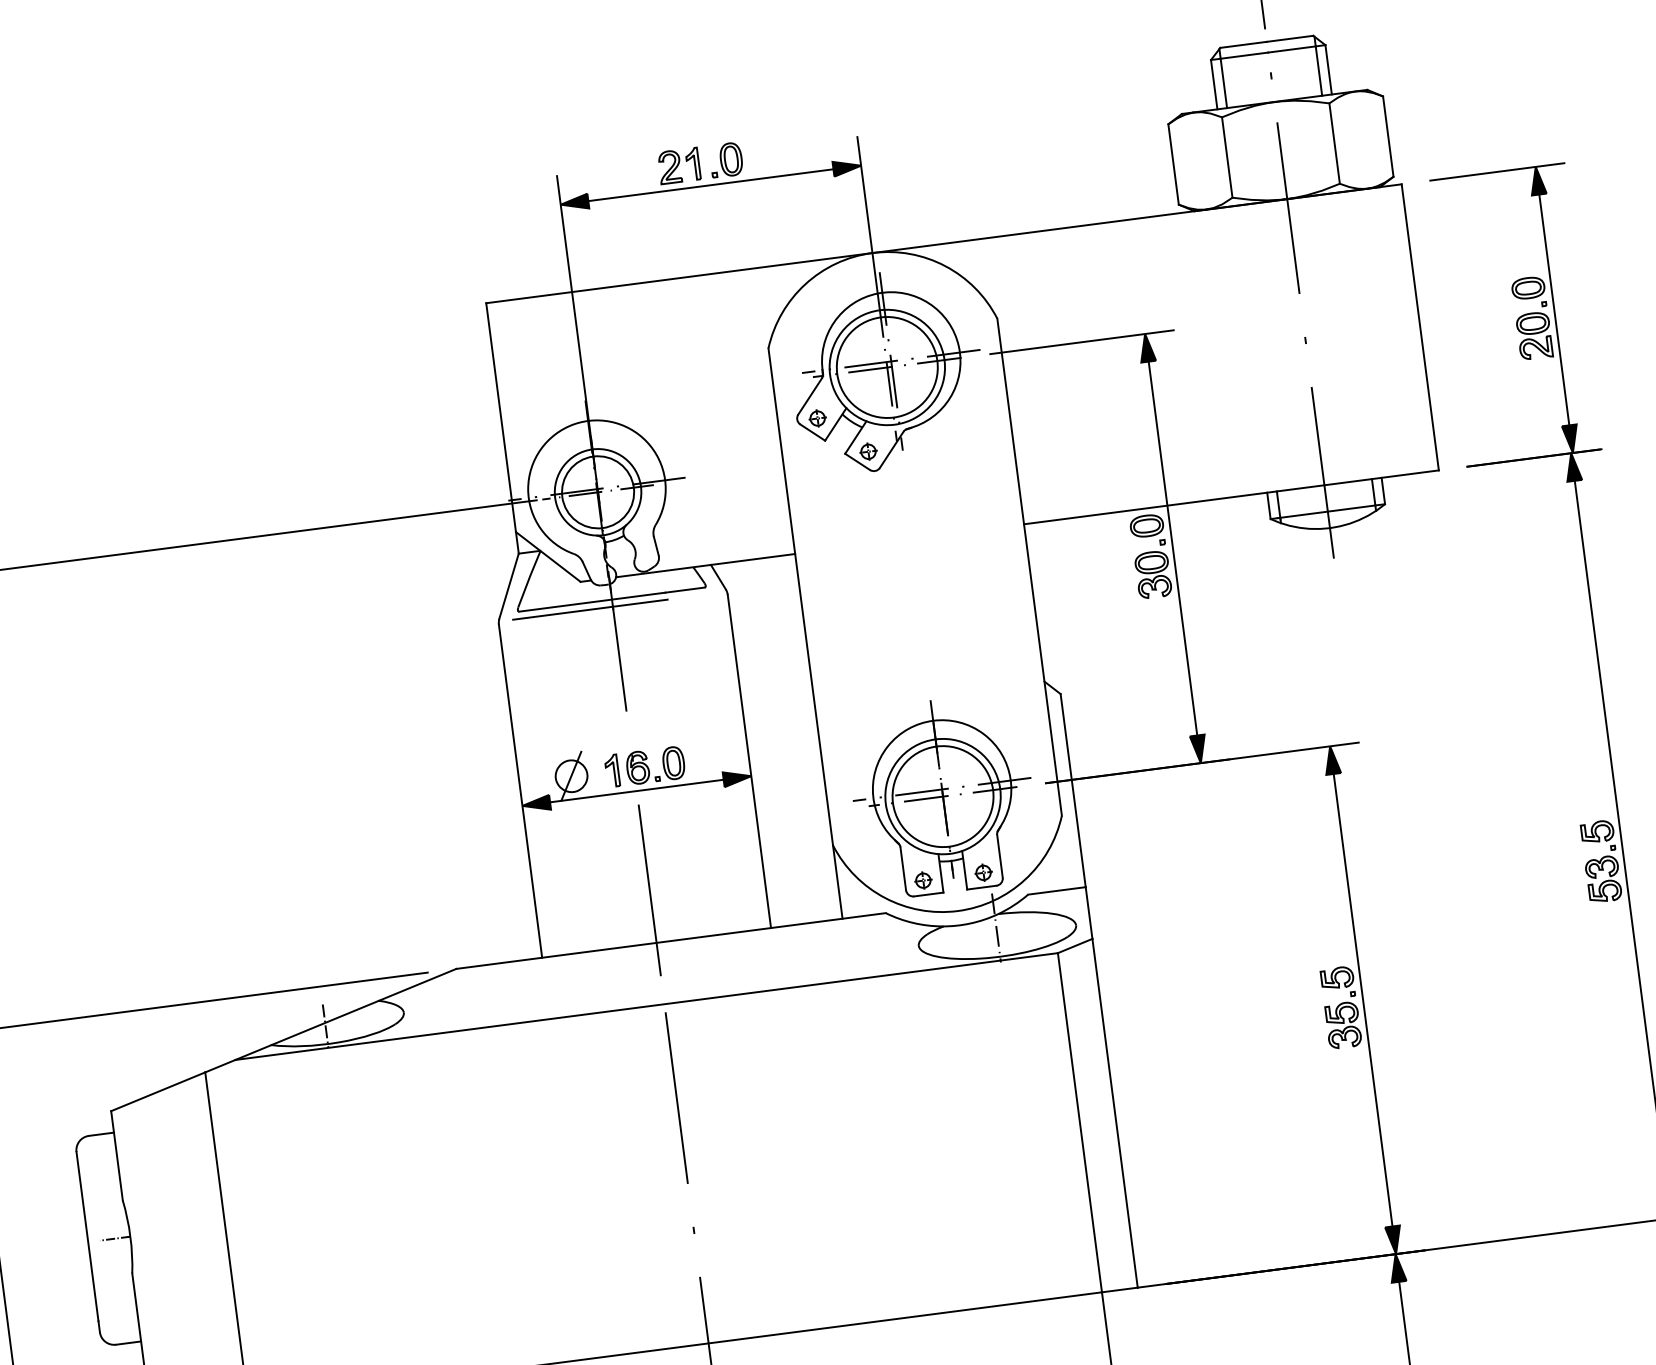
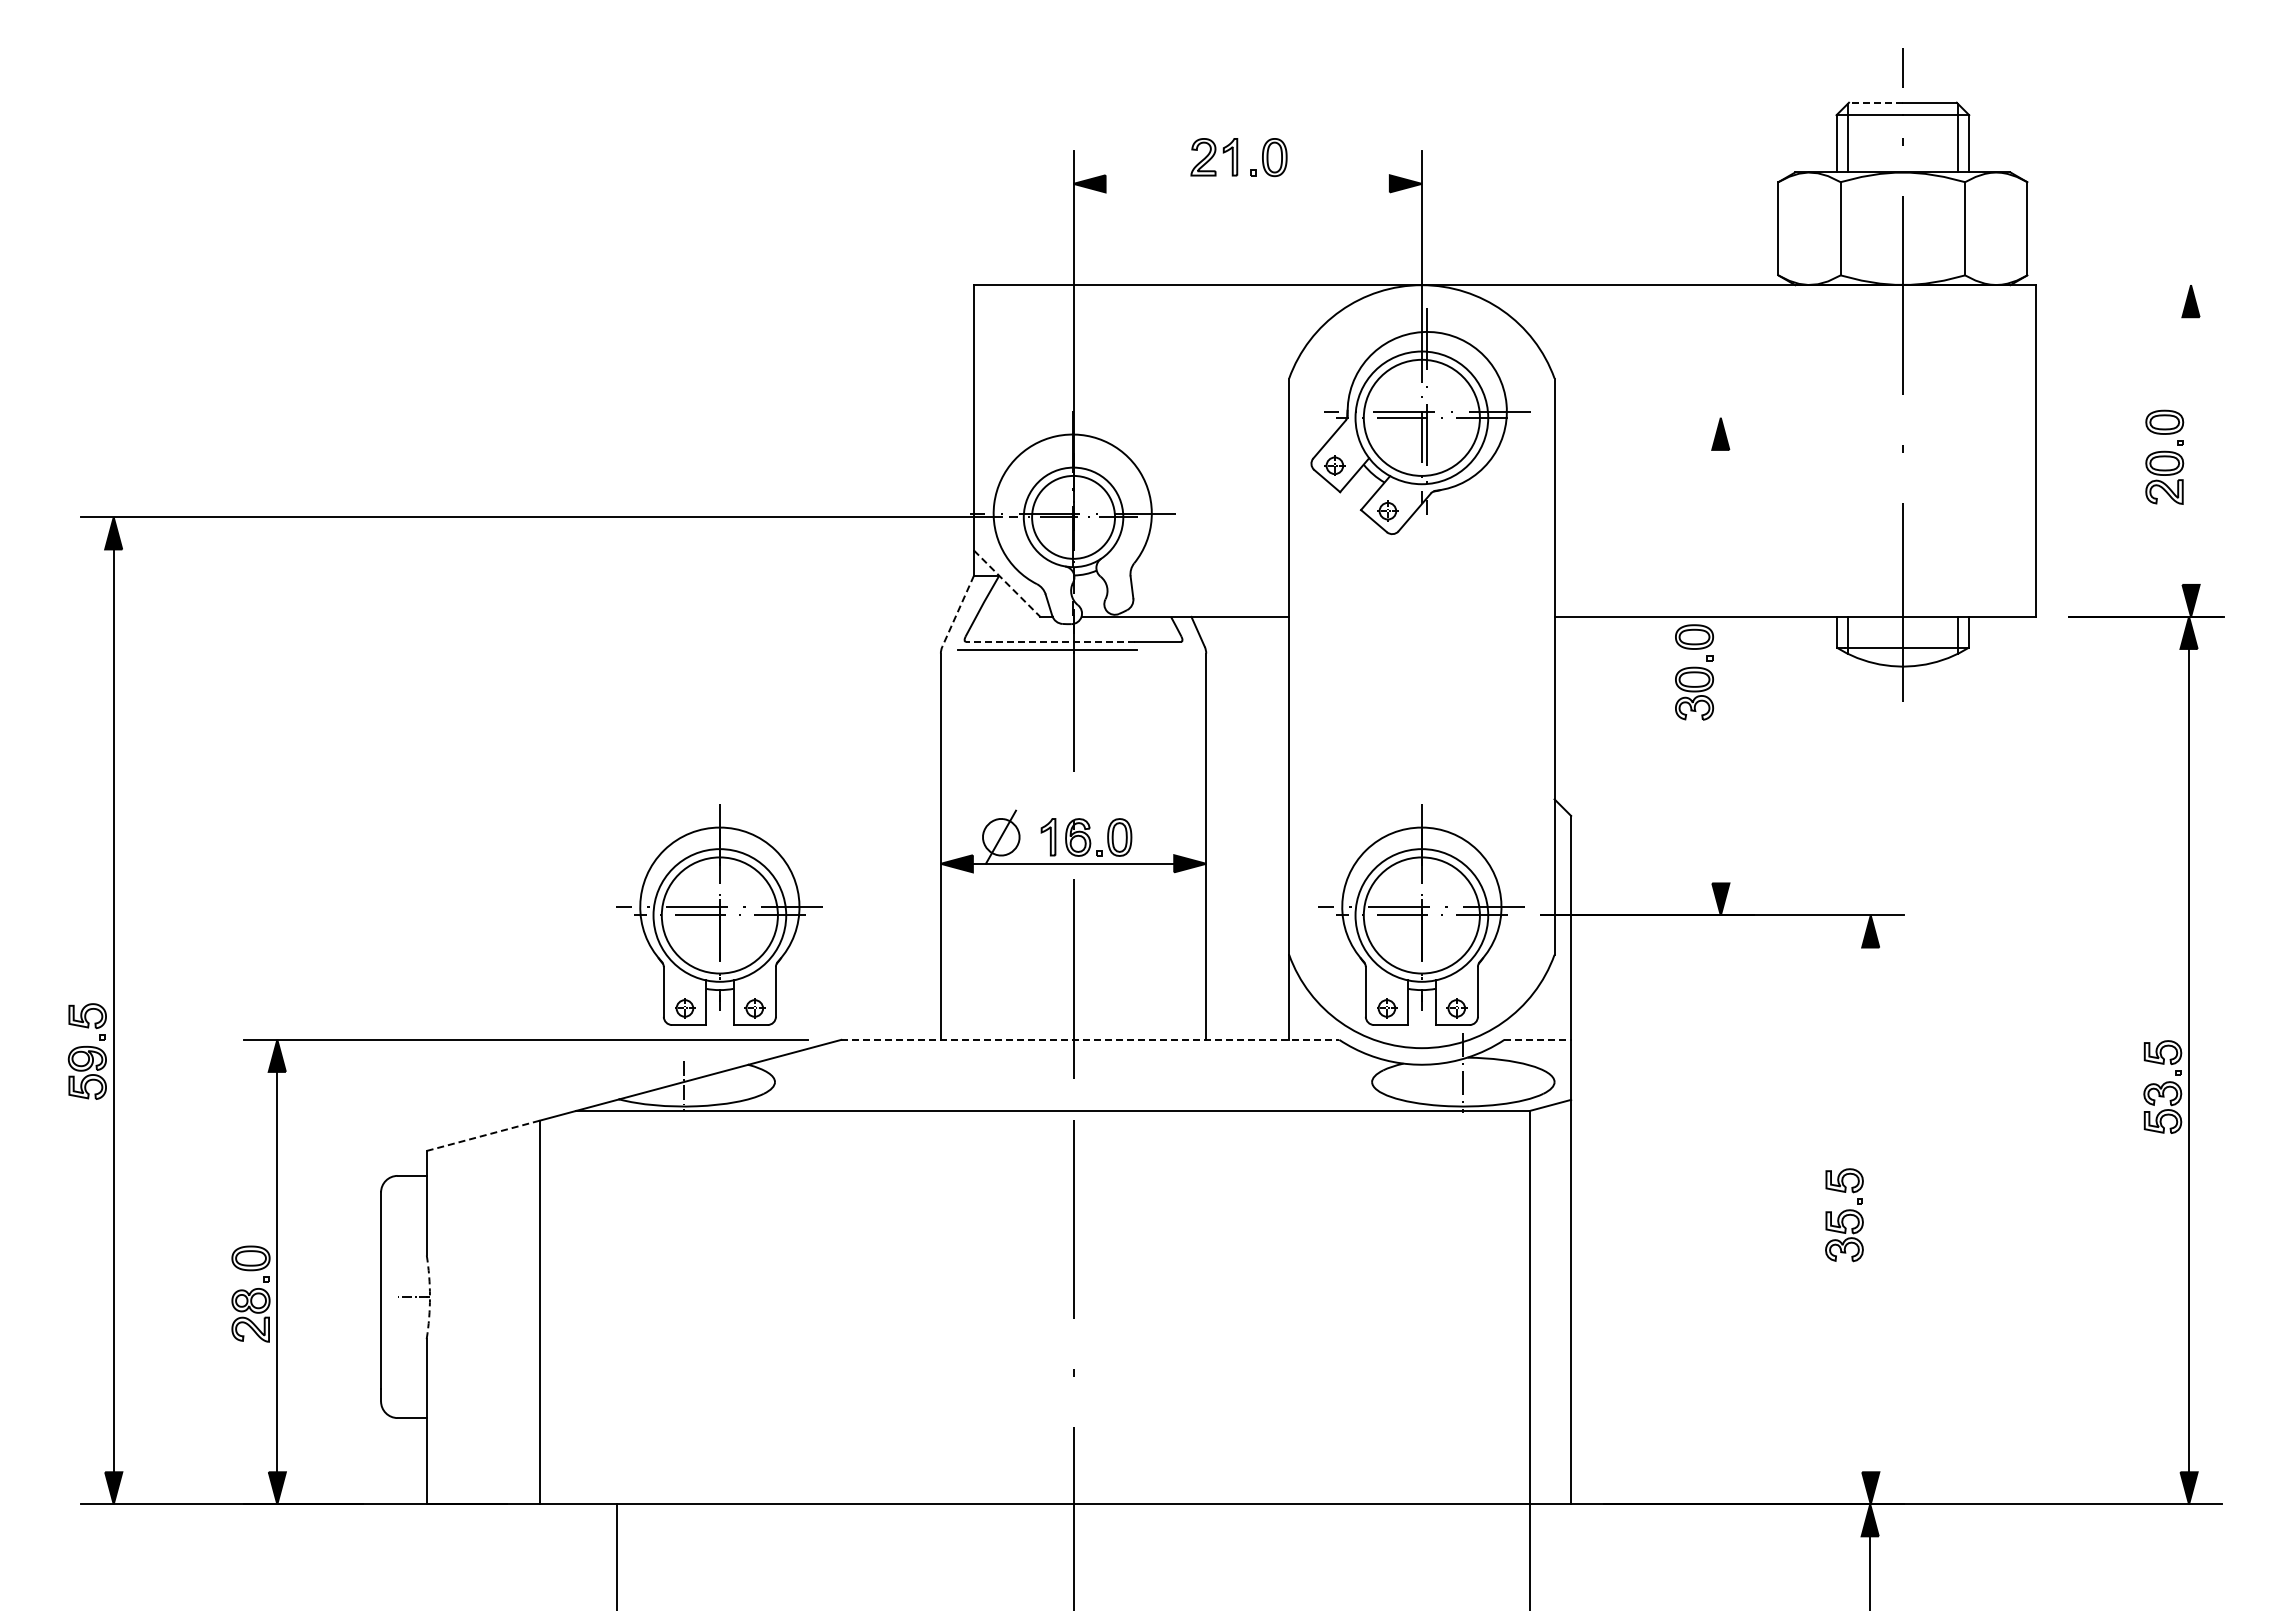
line: (1243, 44) -> (1875, 102), solid -> dashed
line: (1497, 172) -> (2146, 285), removed
line: (710, 184) -> (1247, 183), removed
line: (1554, 309) -> (2191, 450), removed
line: (1081, 341) -> (1647, 417), removed
line: (1172, 548) -> (1720, 666), removed
line: (548, 556) -> (1007, 583), solid -> dashed
line: (508, 586) -> (957, 611), solid -> dashed
line: (592, 601) -> (1050, 641), solid -> dashed
part: (337, 874) -> (719, 914), added
line: (1057, 890) -> (1538, 1039), solid -> dashed
line: (671, 940) -> (1090, 1039), solid -> dashed
line: (1362, 999) -> (1870, 1209), removed
line: (158, 1091) -> (483, 1135), solid -> dashed
arc: (129, 1236) -> (429, 1296), solid -> dashed

